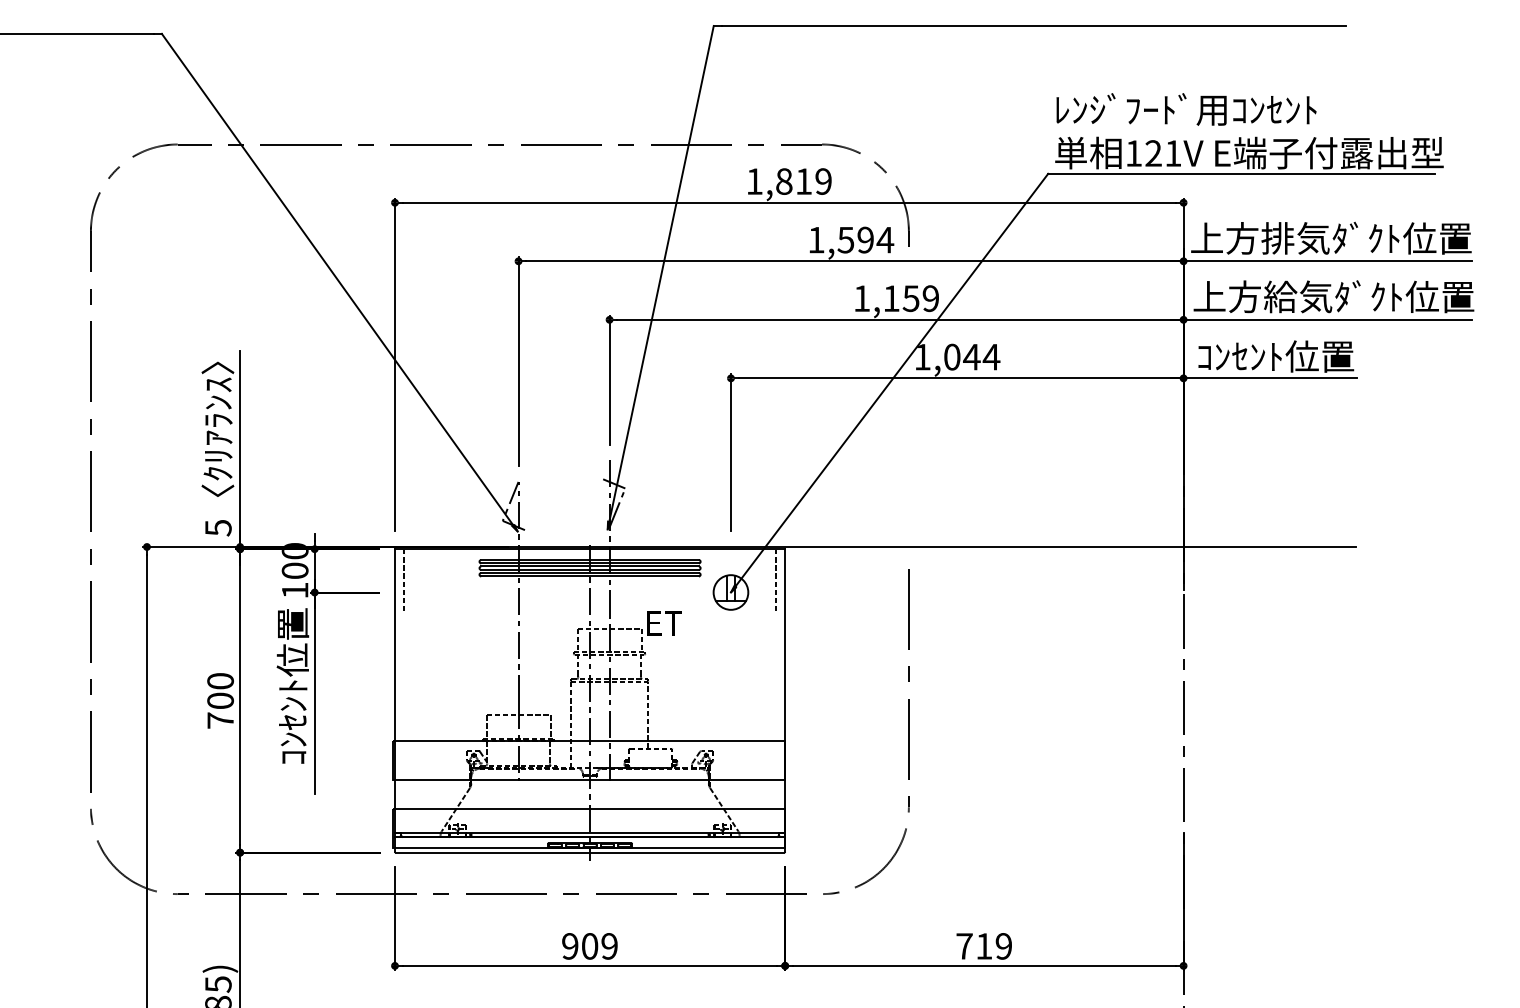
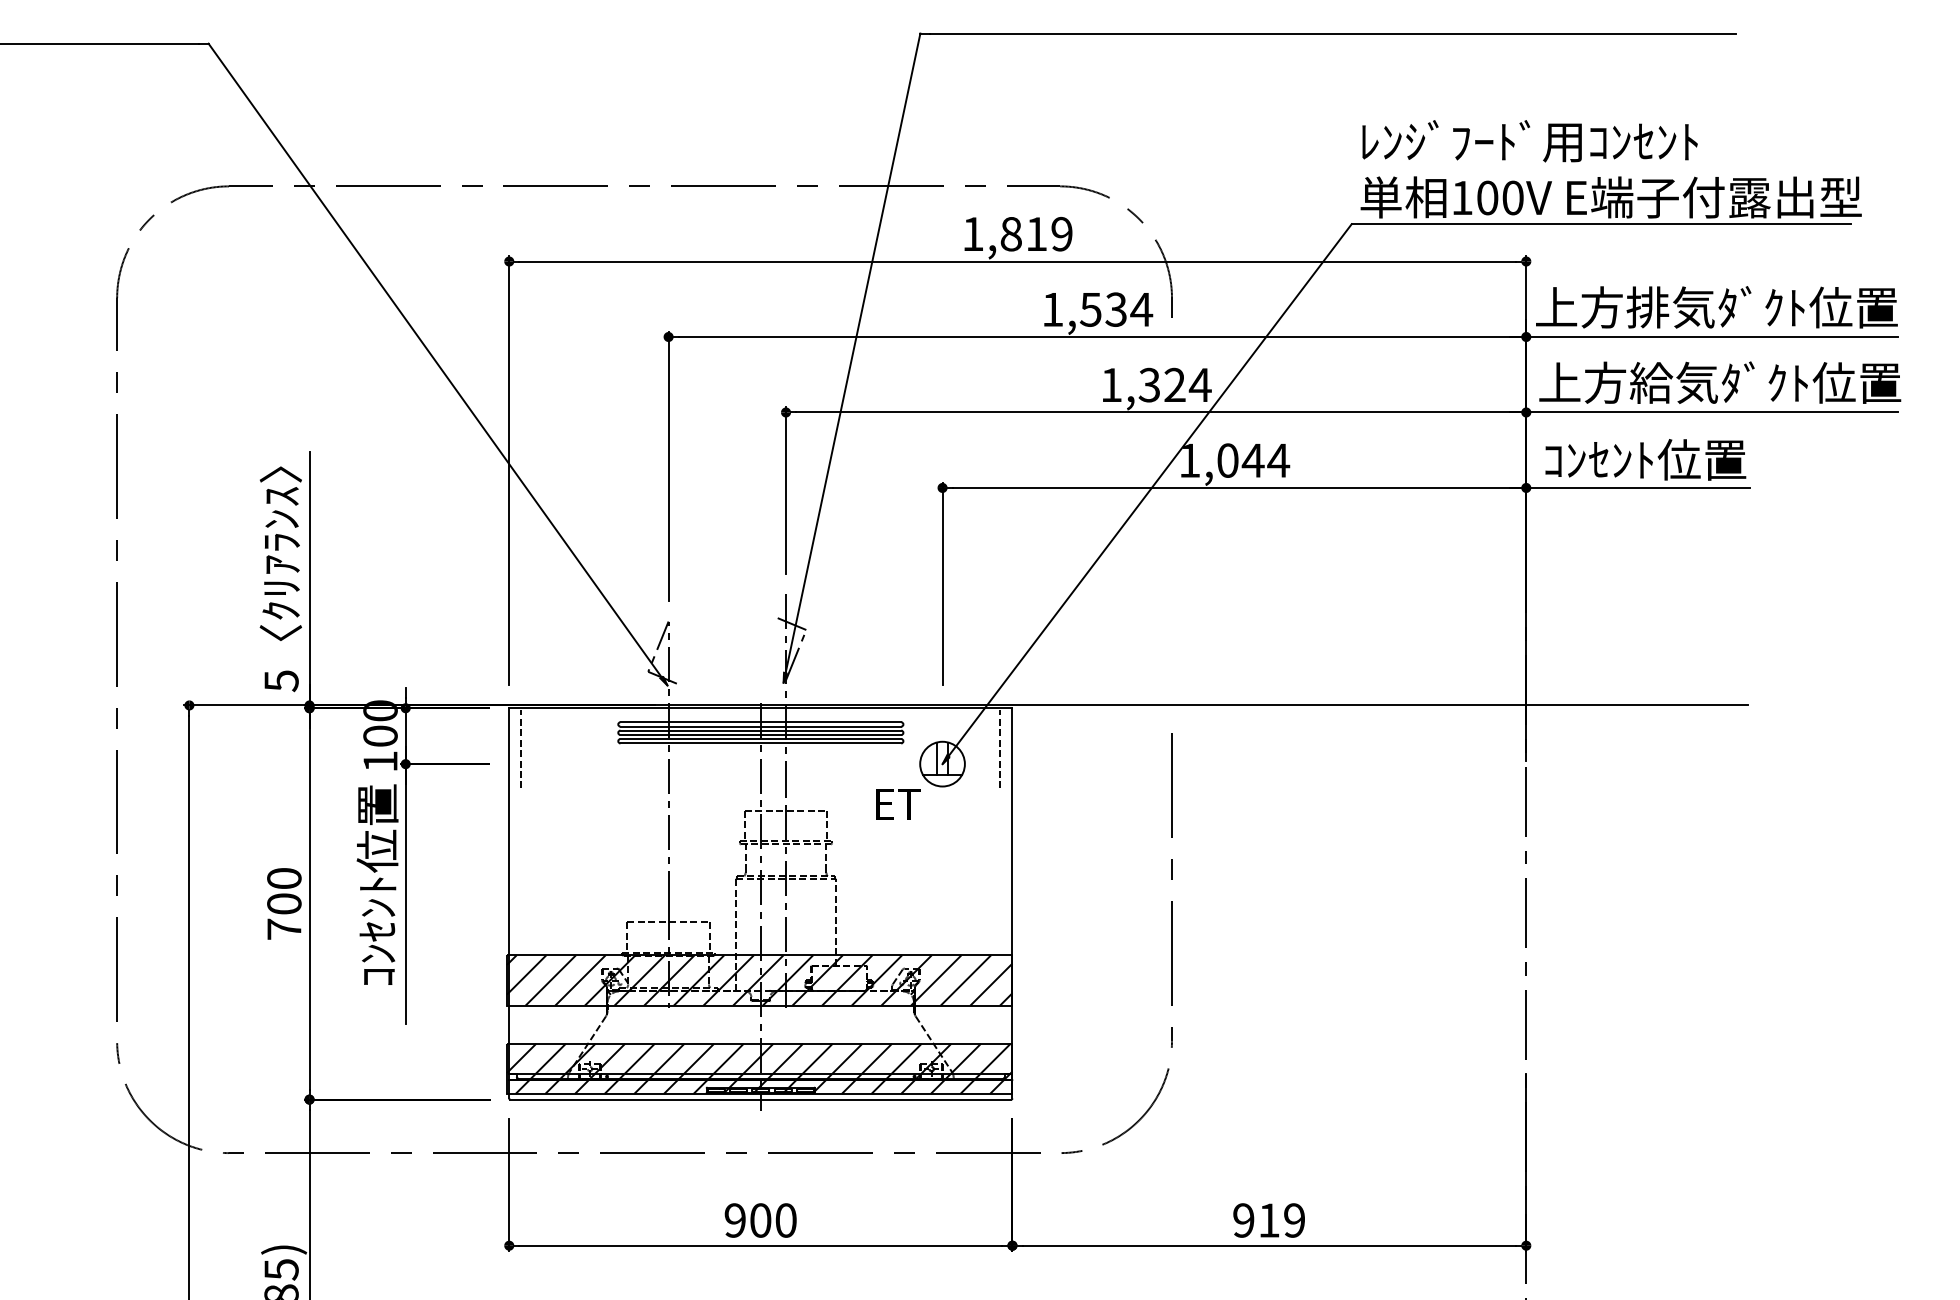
text: (1163, 153) -> (1500, 197), 121V -> 100V
text: (865, 239) -> (1115, 309), 1,594 -> 1,534
text: (910, 298) -> (1174, 384), 1,159 -> 1,324
text: (665, 623) -> (898, 804), moved
hatch: (589, 760) -> (759, 980), added
hatch: (589, 828) -> (759, 1068), added
text: (609, 946) -> (785, 1220), 909 -> 900
text: (964, 946) -> (1243, 1220), 719 -> 919

